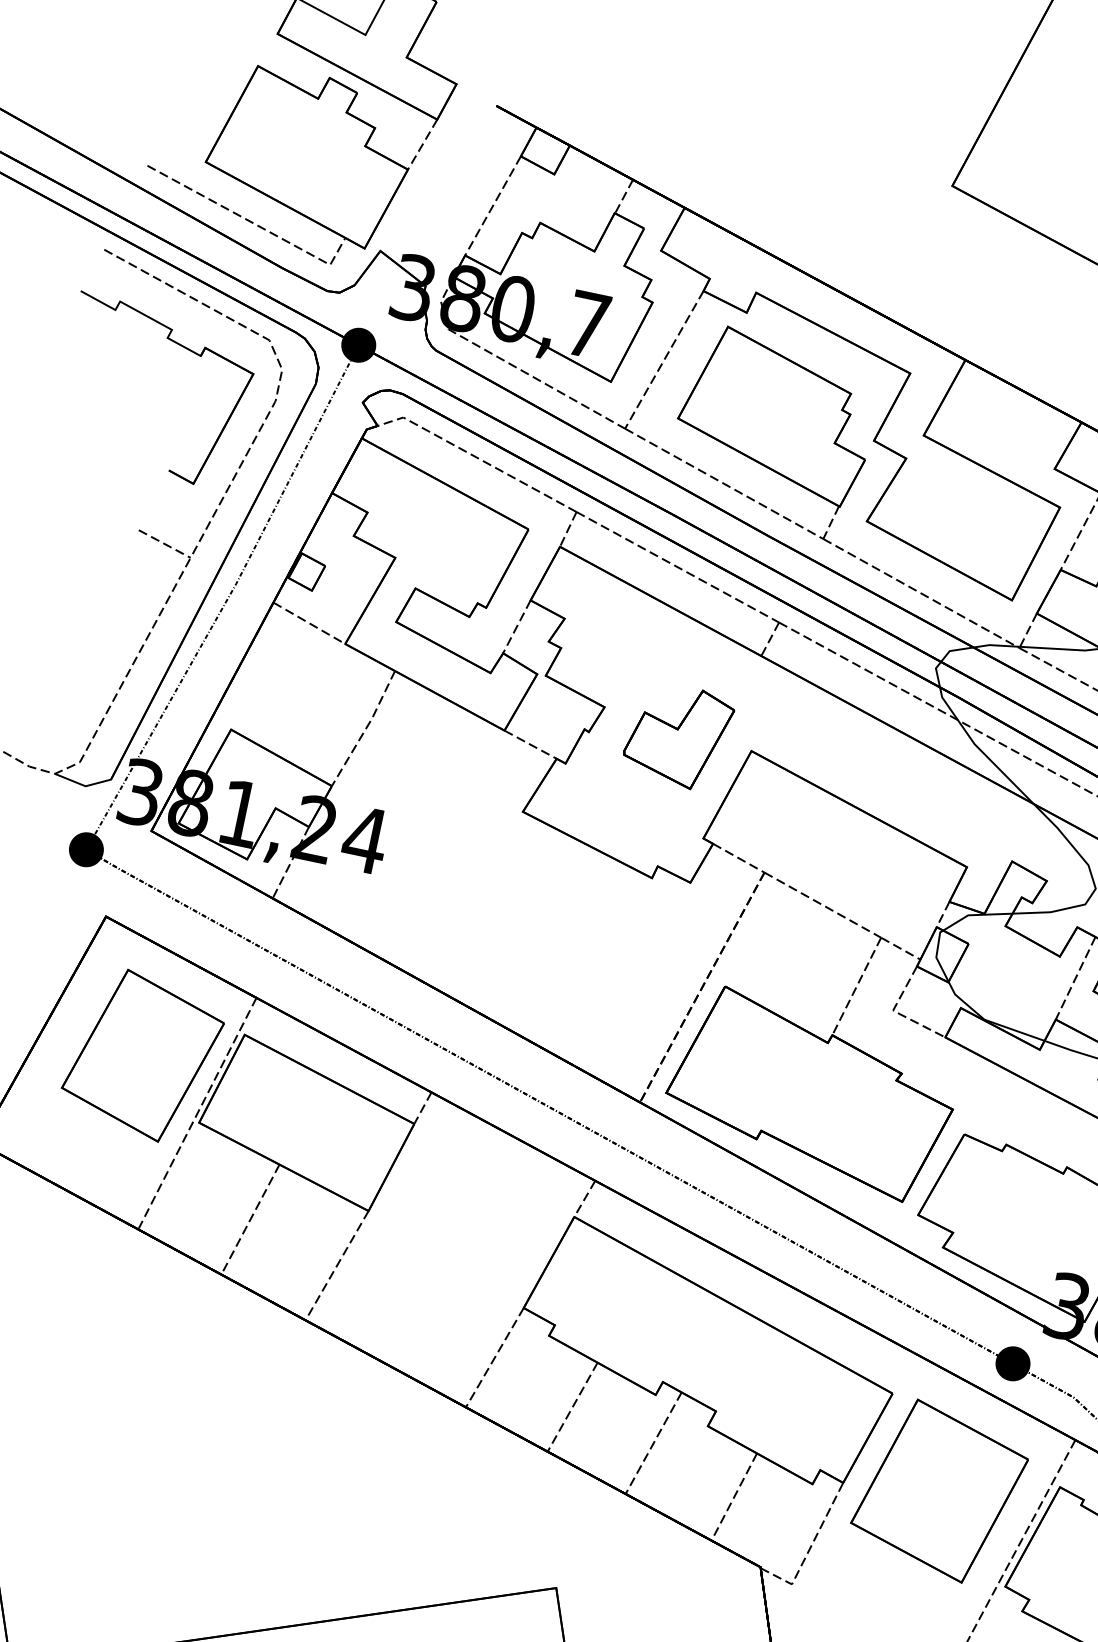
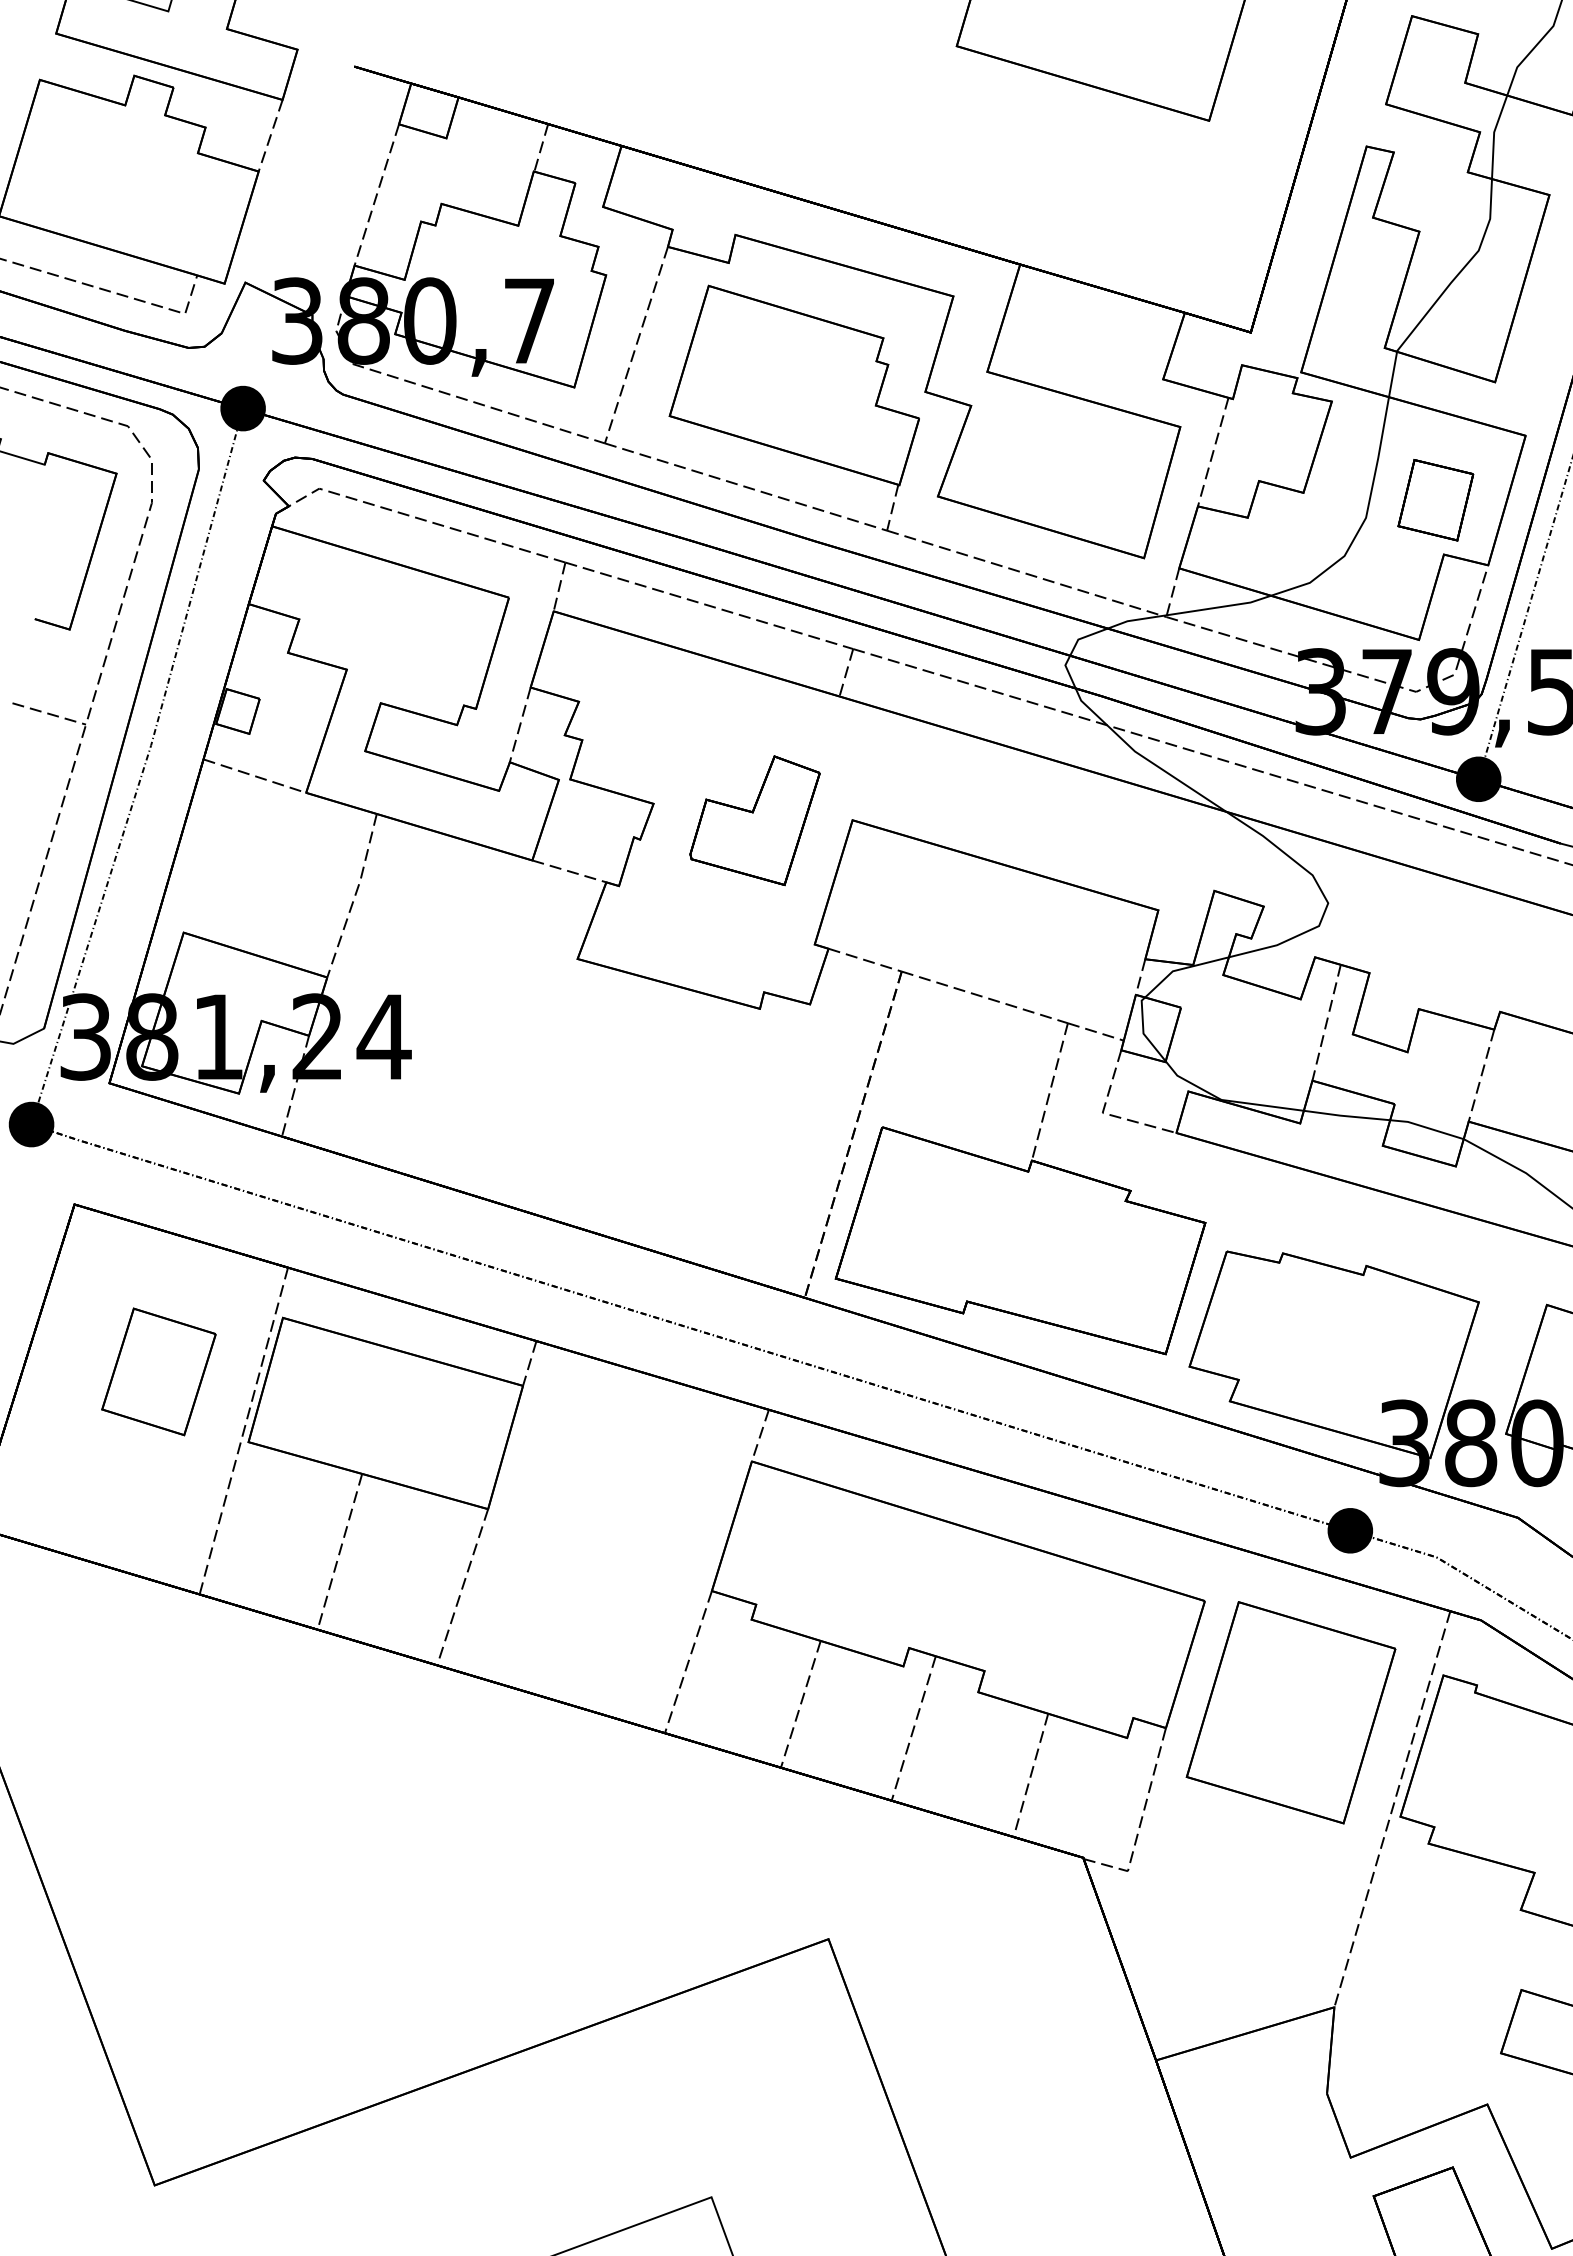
part: (142, 1055) -> (158, 1371), size x0.6

